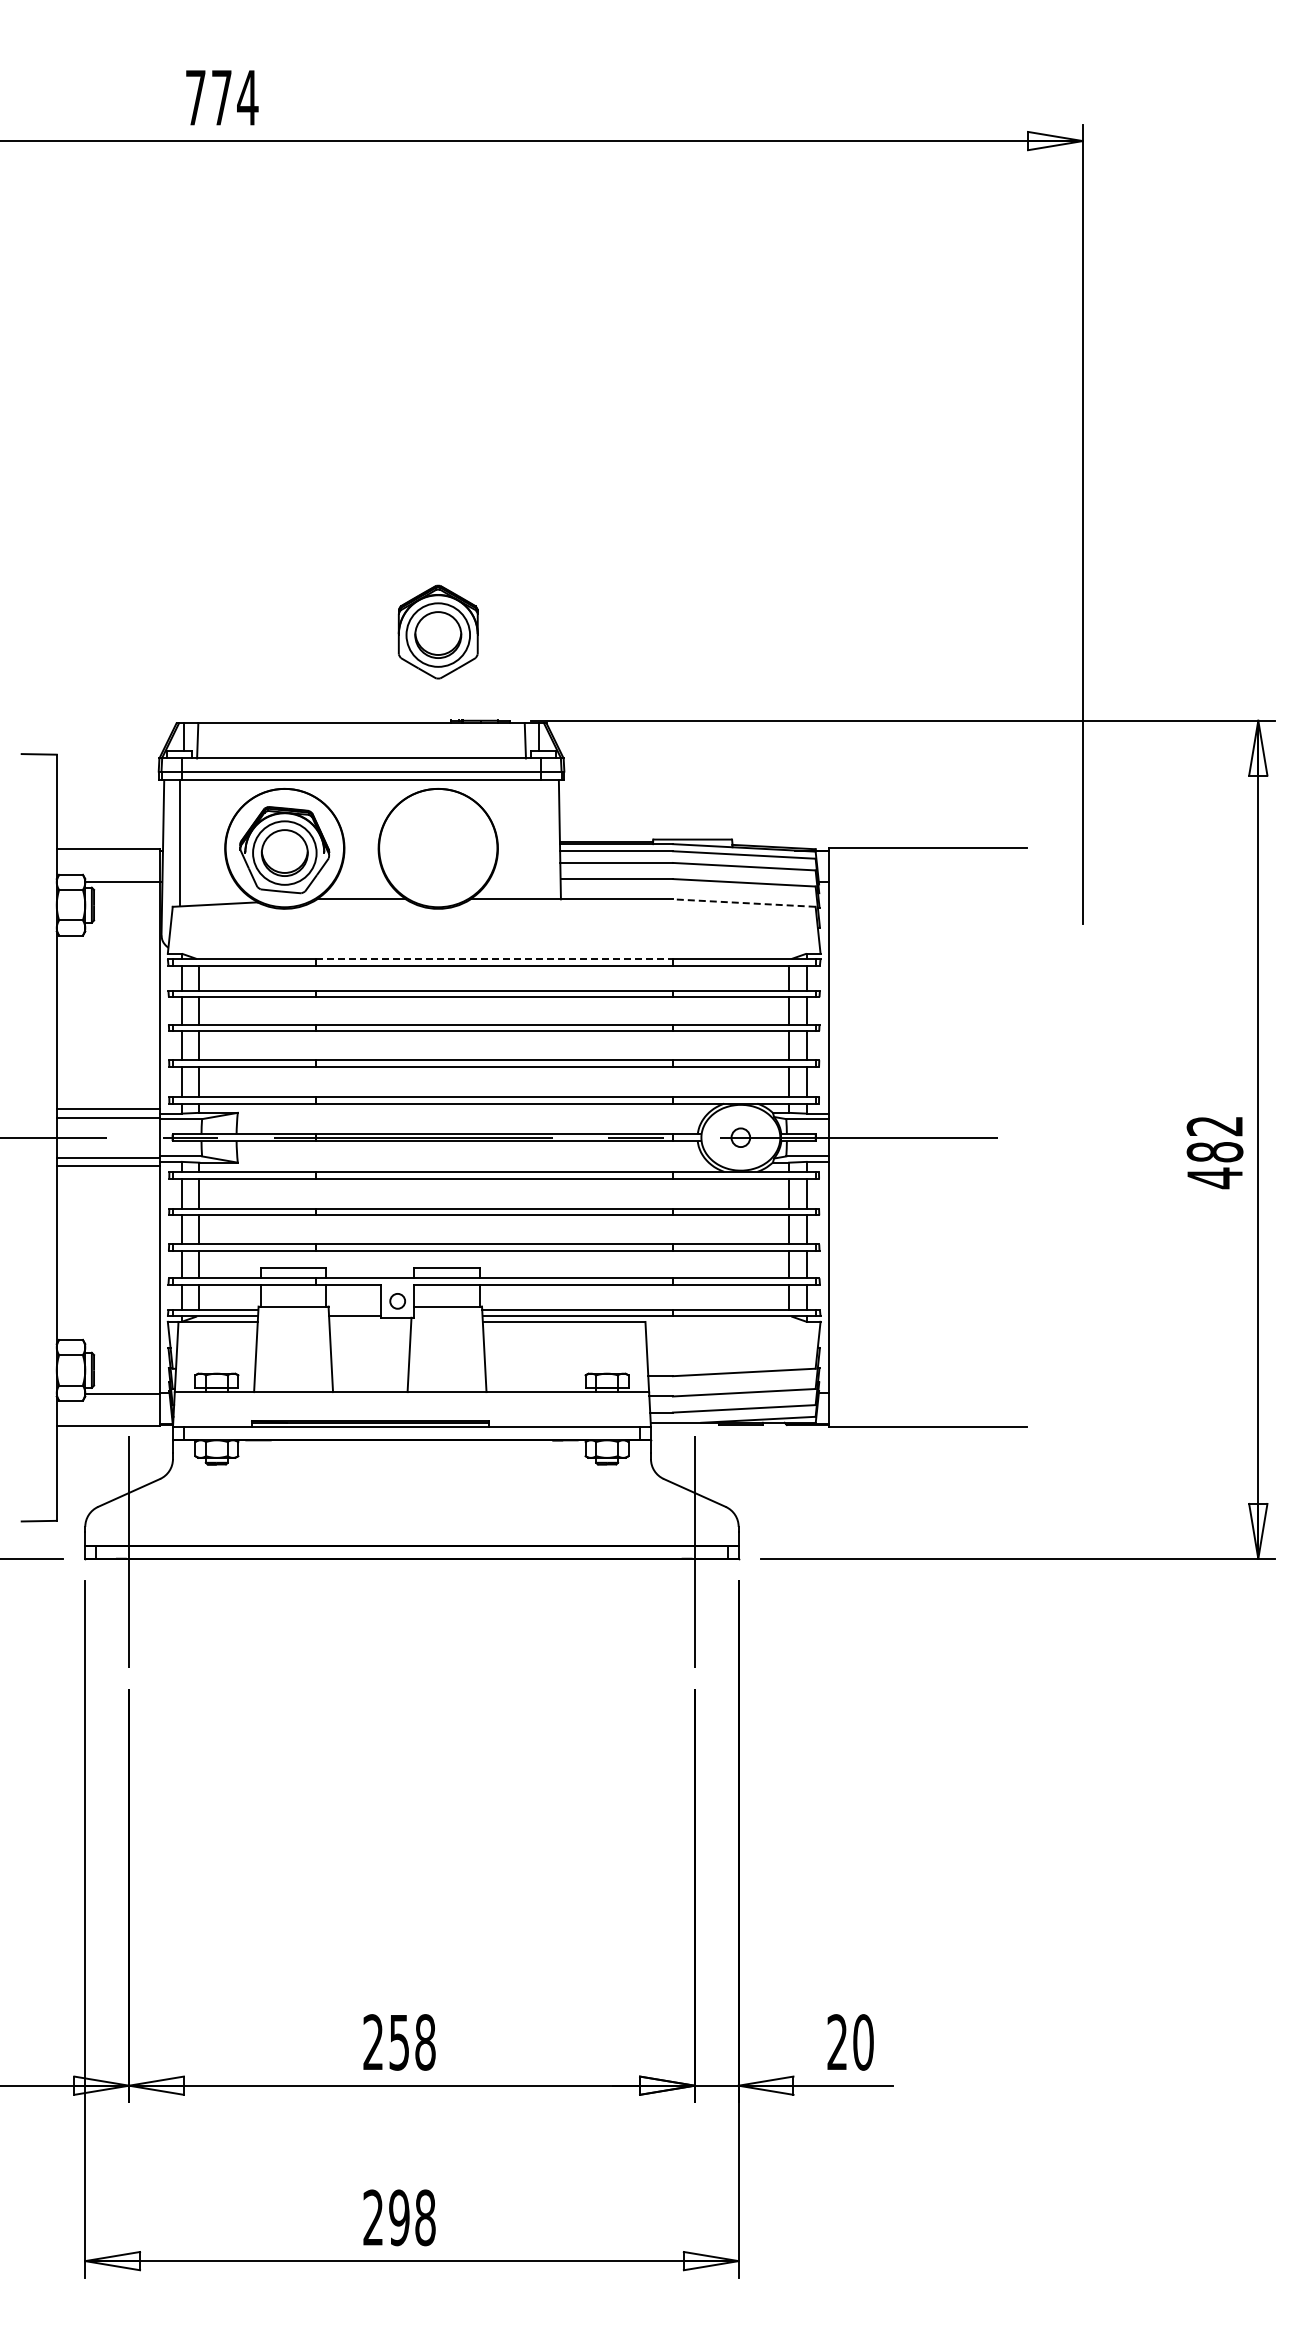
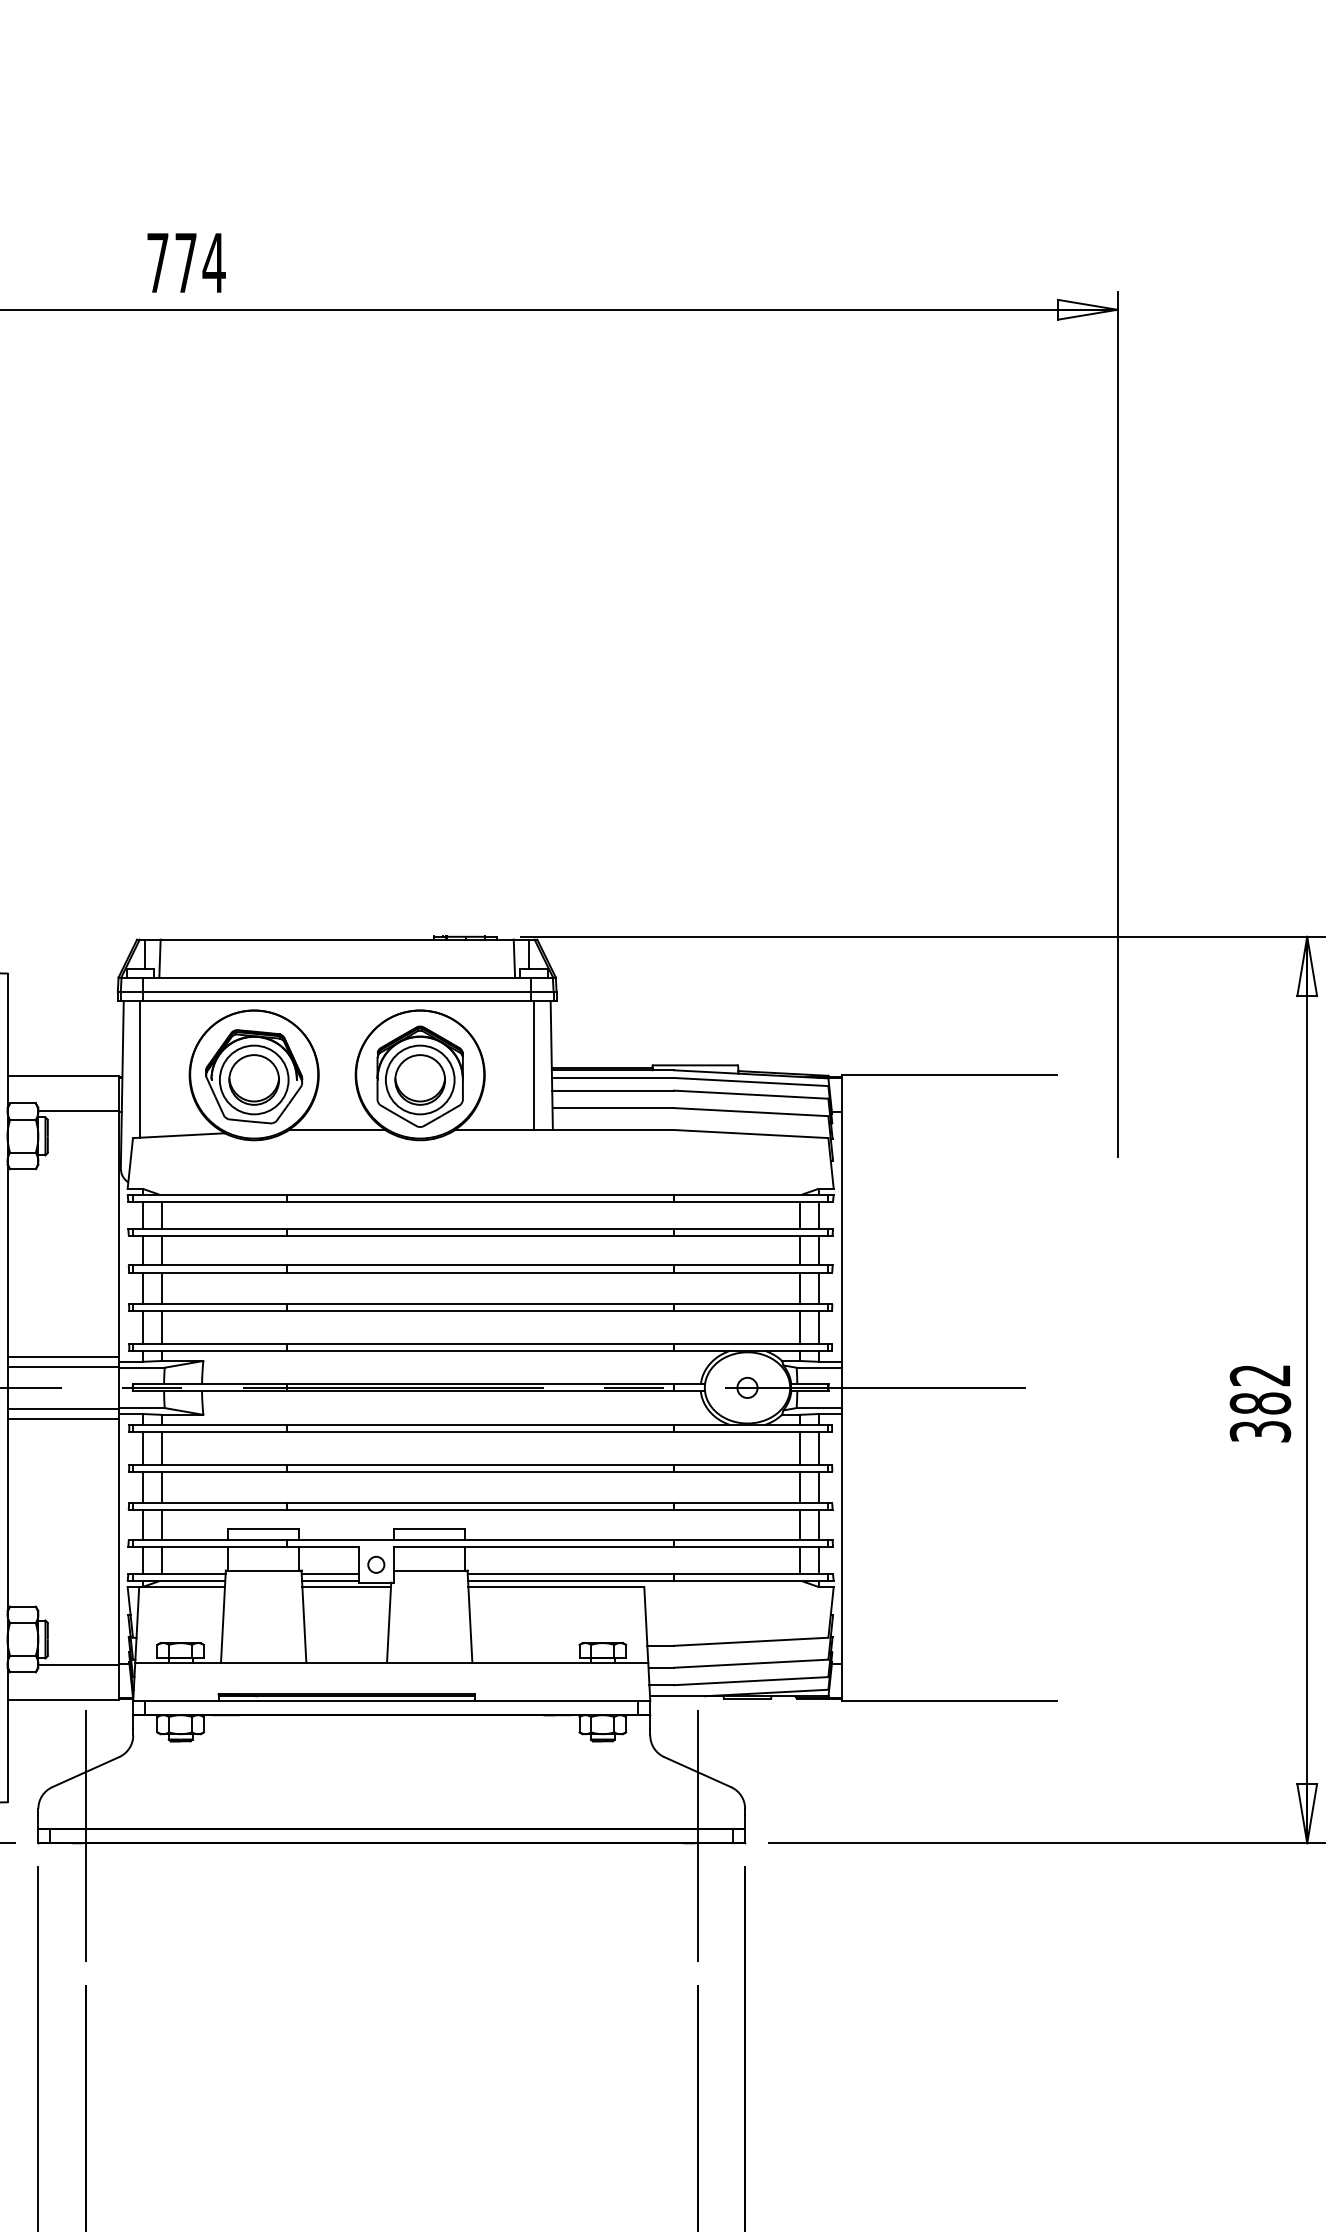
part: (437, 631) -> (419, 1076), moved
line: (543, 839) -> (534, 1065), added
line: (743, 903) -> (750, 1134), dashed -> solid
line: (494, 959) -> (481, 1195), dashed -> solid
text: (1214, 1178) -> (1259, 1431), 482 -> 382
line: (354, 1309) -> (329, 1573), added
line: (370, 1321) -> (346, 1586), added

